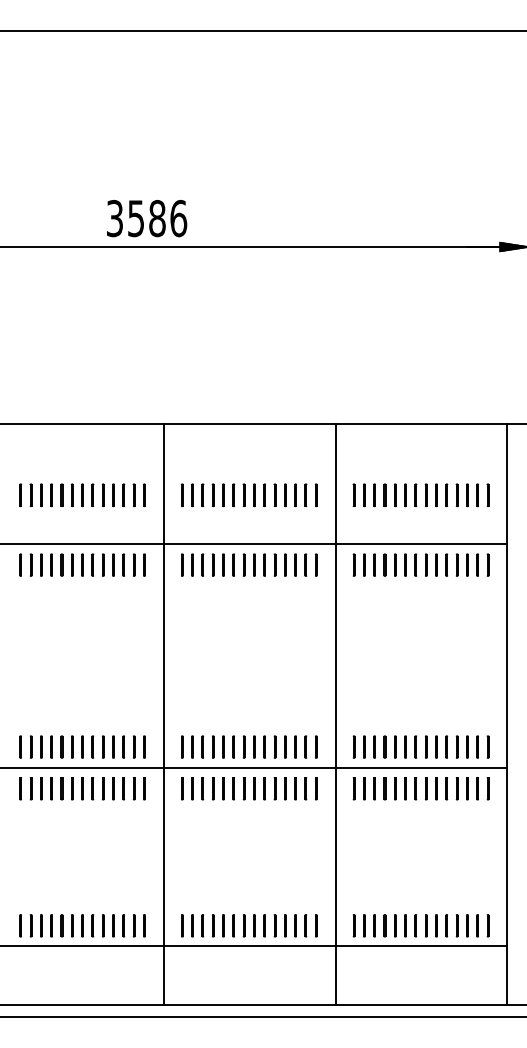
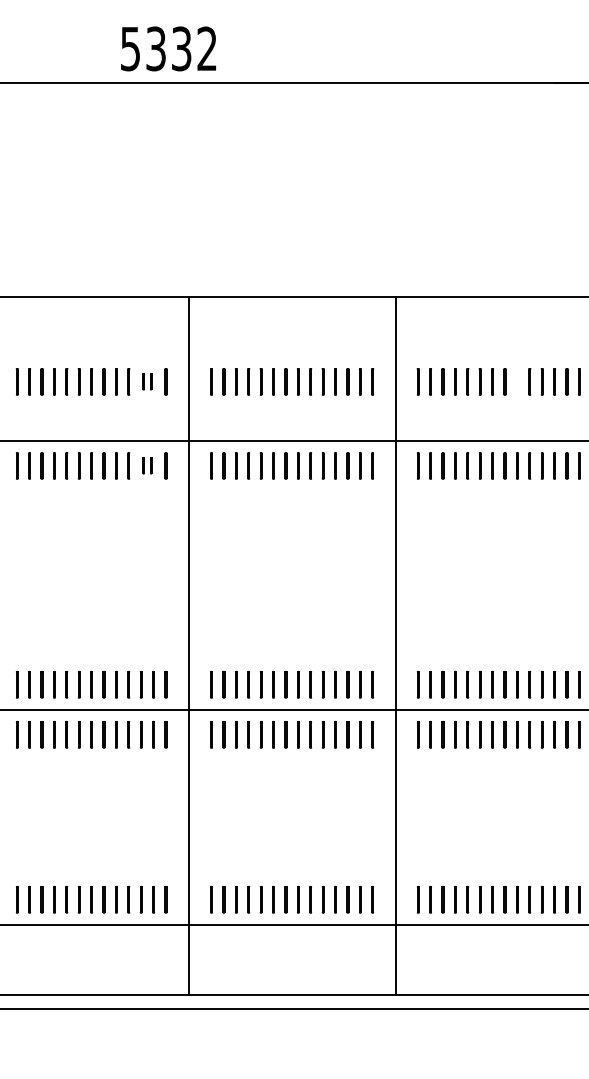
text: (147, 218) -> (169, 48), 3586 -> 5332
part: (128, 494) -> (146, 380), size x0.6
line: (436, 495) -> (517, 382), removed
part: (128, 564) -> (146, 465), size x0.6

